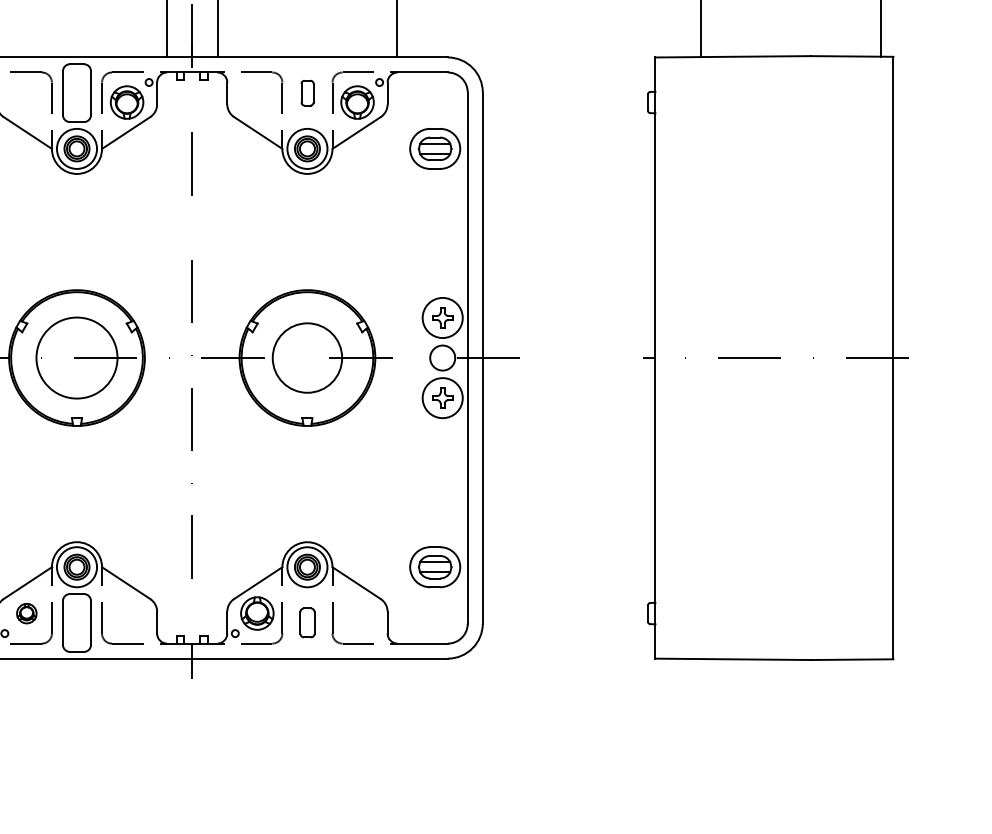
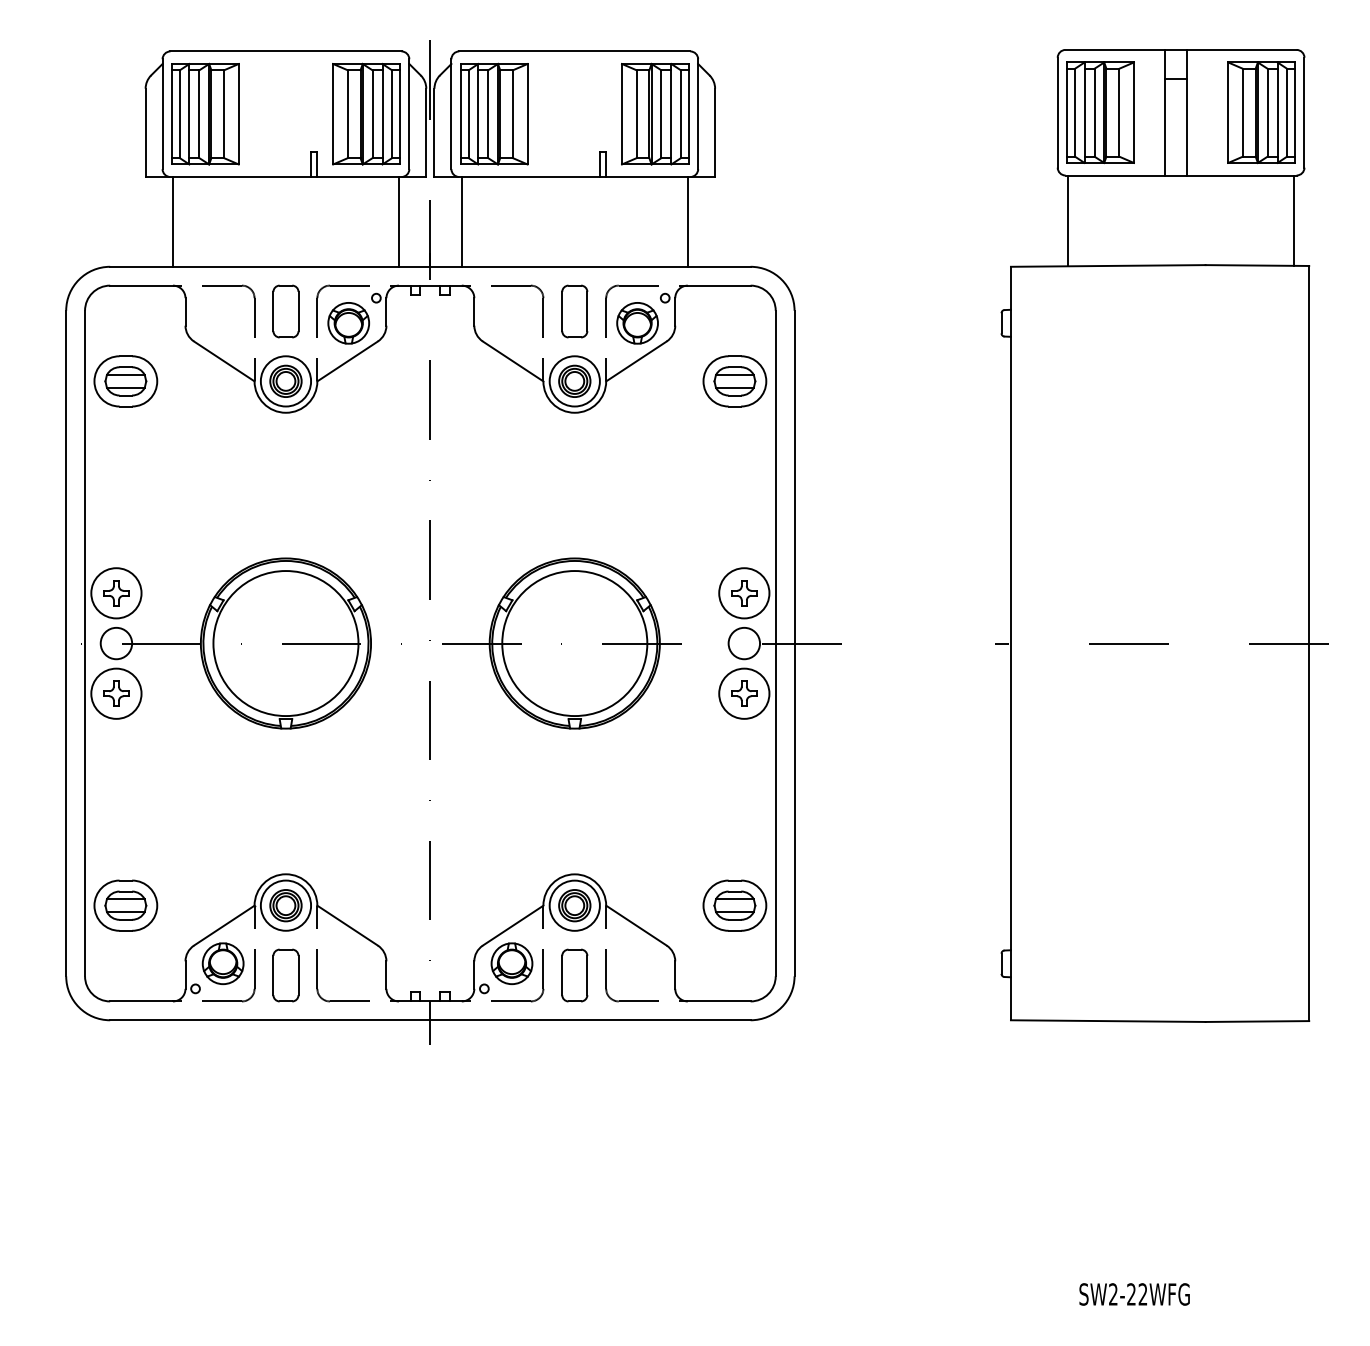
part: (76, 93) -> (285, 311), size x0.71
part: (307, 93) -> (574, 311), size x1.67
circle: (76, 358) -> (285, 643), size x1.43
circle: (307, 358) -> (574, 643), size x1.67
part: (26, 613) -> (222, 963), size x1.67
part: (76, 622) -> (285, 975), size x0.71
part: (307, 622) -> (574, 975), size x1.43

